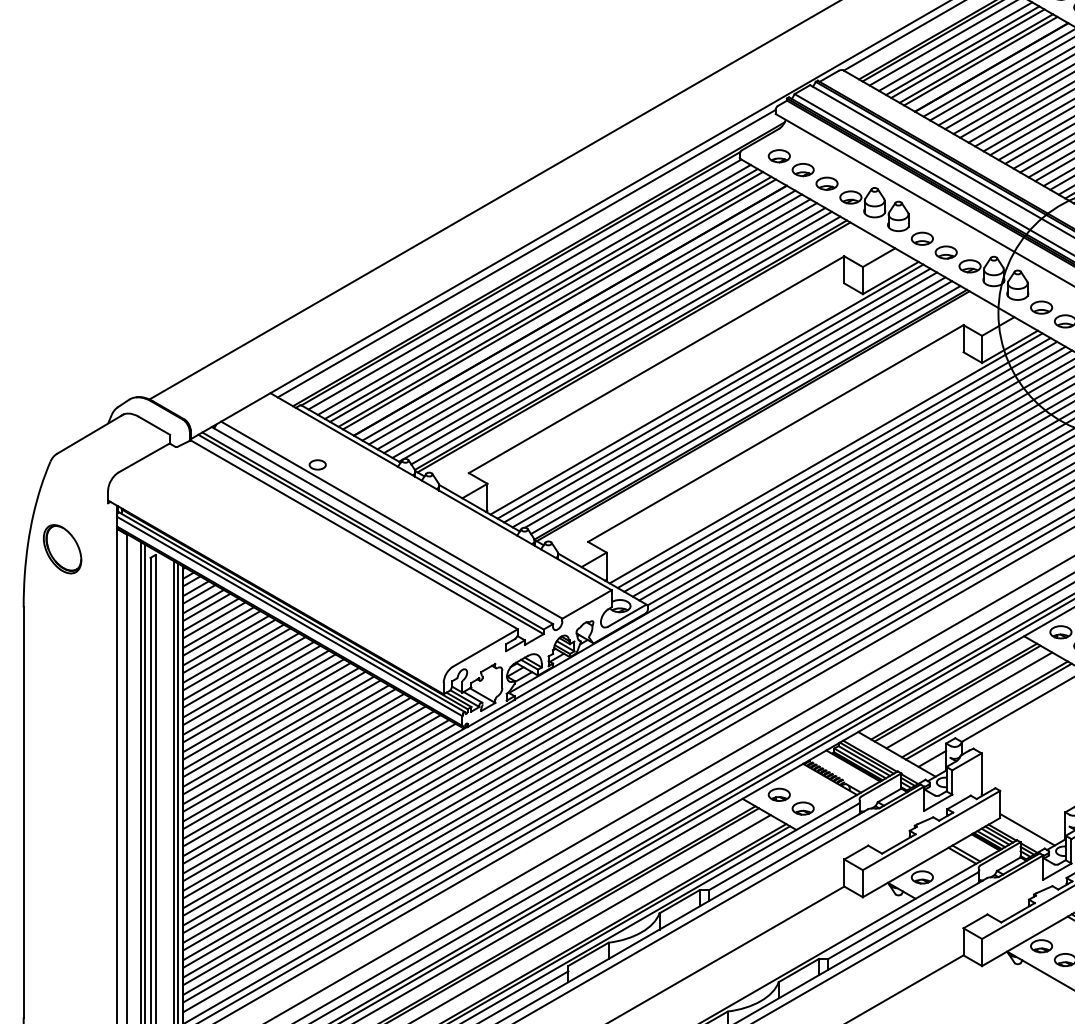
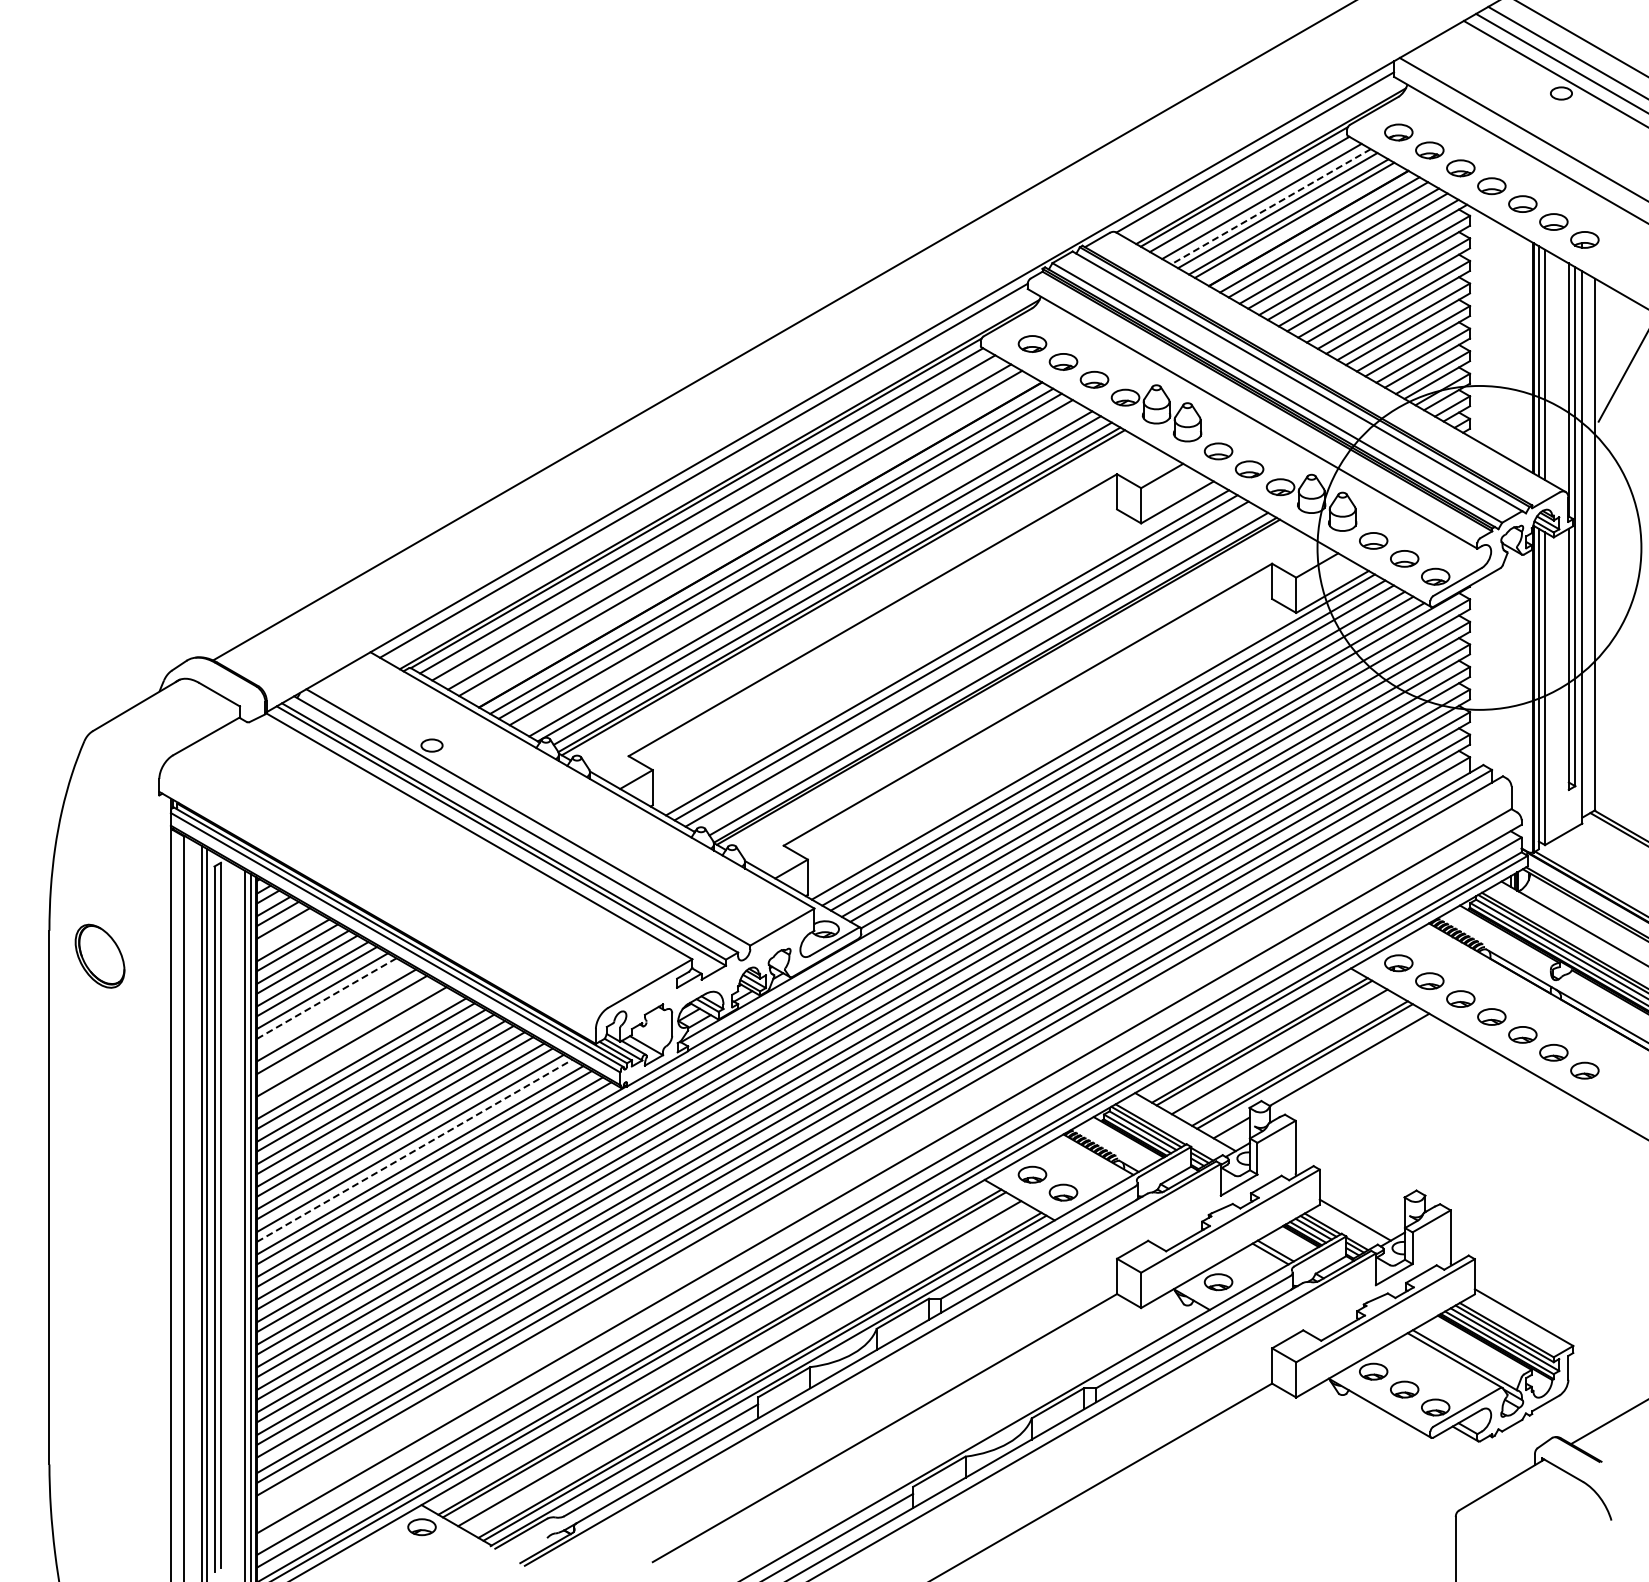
line: (962, 51) -> (1270, 207), solid -> dashed
line: (541, 293) -> (722, 522), removed
line: (559, 304) -> (746, 536), removed
line: (600, 328) -> (799, 567), removed
line: (706, 389) -> (937, 647), removed
line: (738, 404) -> (979, 666), removed
part: (62, 548) -> (99, 955), moved
line: (206, 607) -> (287, 930), removed
line: (236, 659) -> (326, 998), solid -> dashed
line: (241, 666) -> (332, 1007), removed
line: (252, 684) -> (346, 1031), removed
line: (259, 698) -> (356, 1049), removed
line: (305, 776) -> (415, 1150), solid -> dashed

